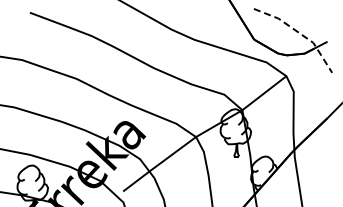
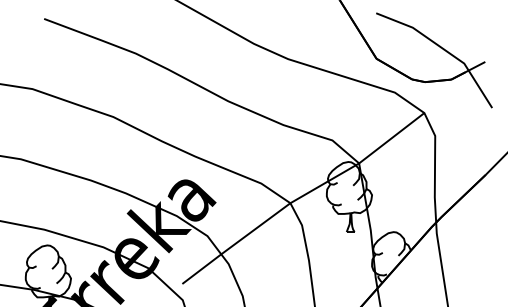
line: (299, 33) -> (443, 49), dashed -> solid

